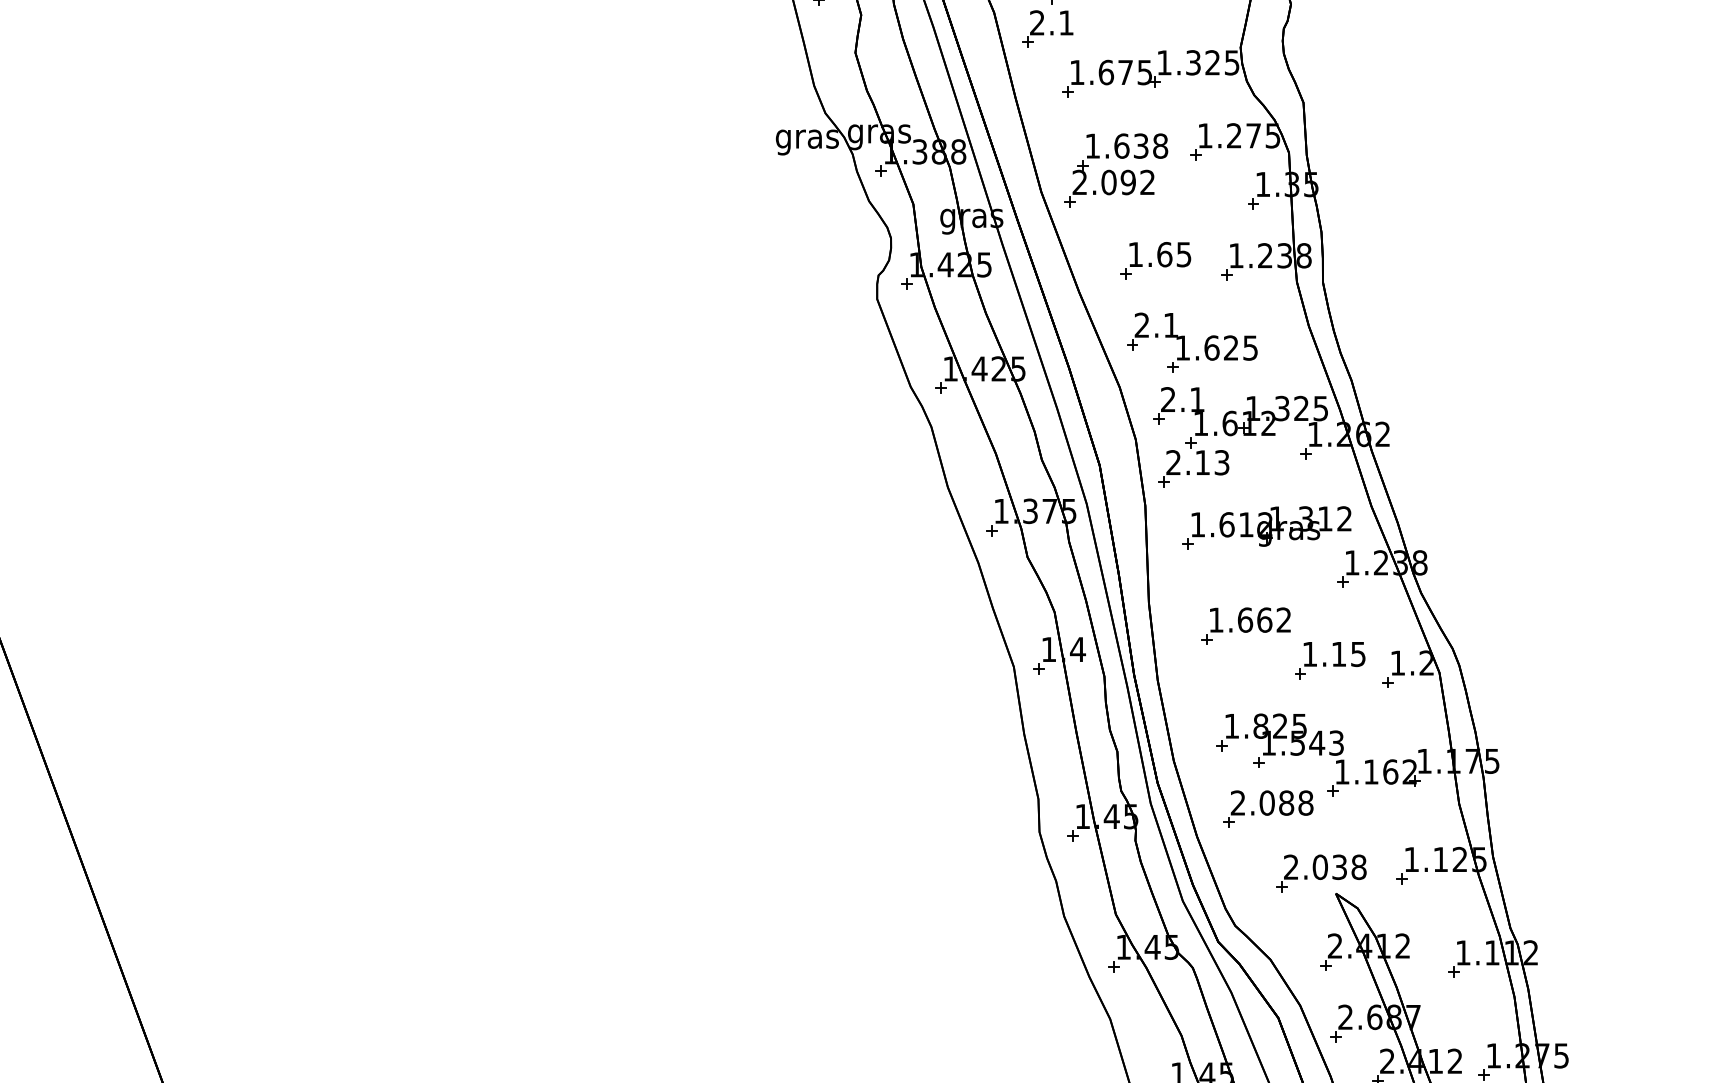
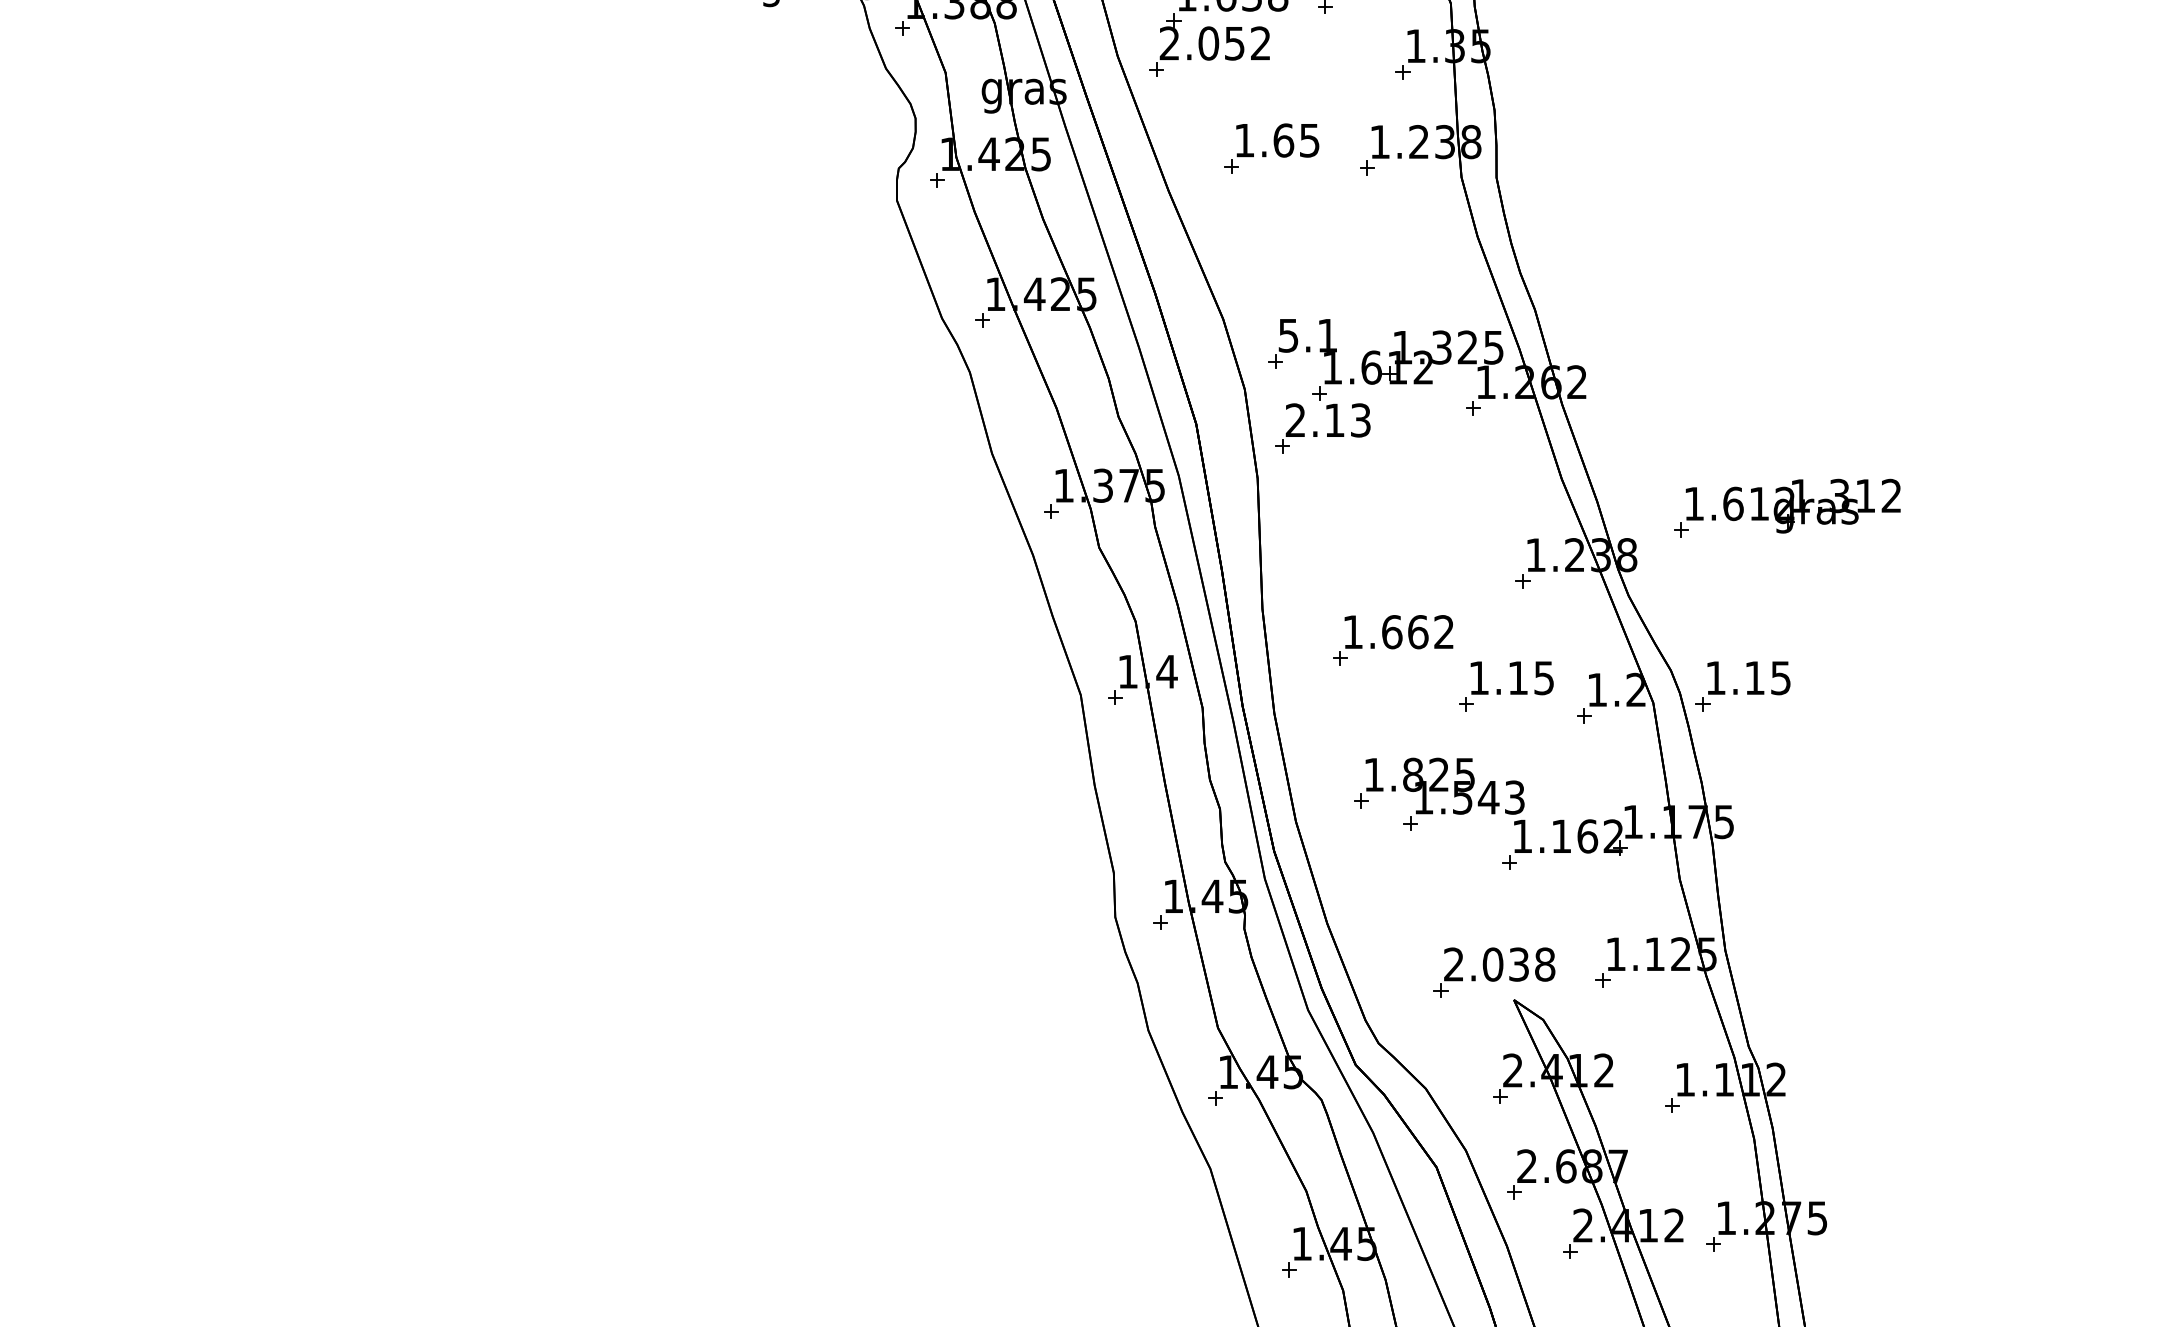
text: (1127, 181) -> (1233, 42), 2.092 -> 2.052
part: (1184, 342) -> (1310, 258), removed
text: (1168, 399) -> (1288, 335), 2.1 -> 5.1
part: (1266, 527) -> (1786, 507), moved
part: (1506, 660) -> (1743, 686), added
part: (1268, 808) -> (1423, 885), removed

